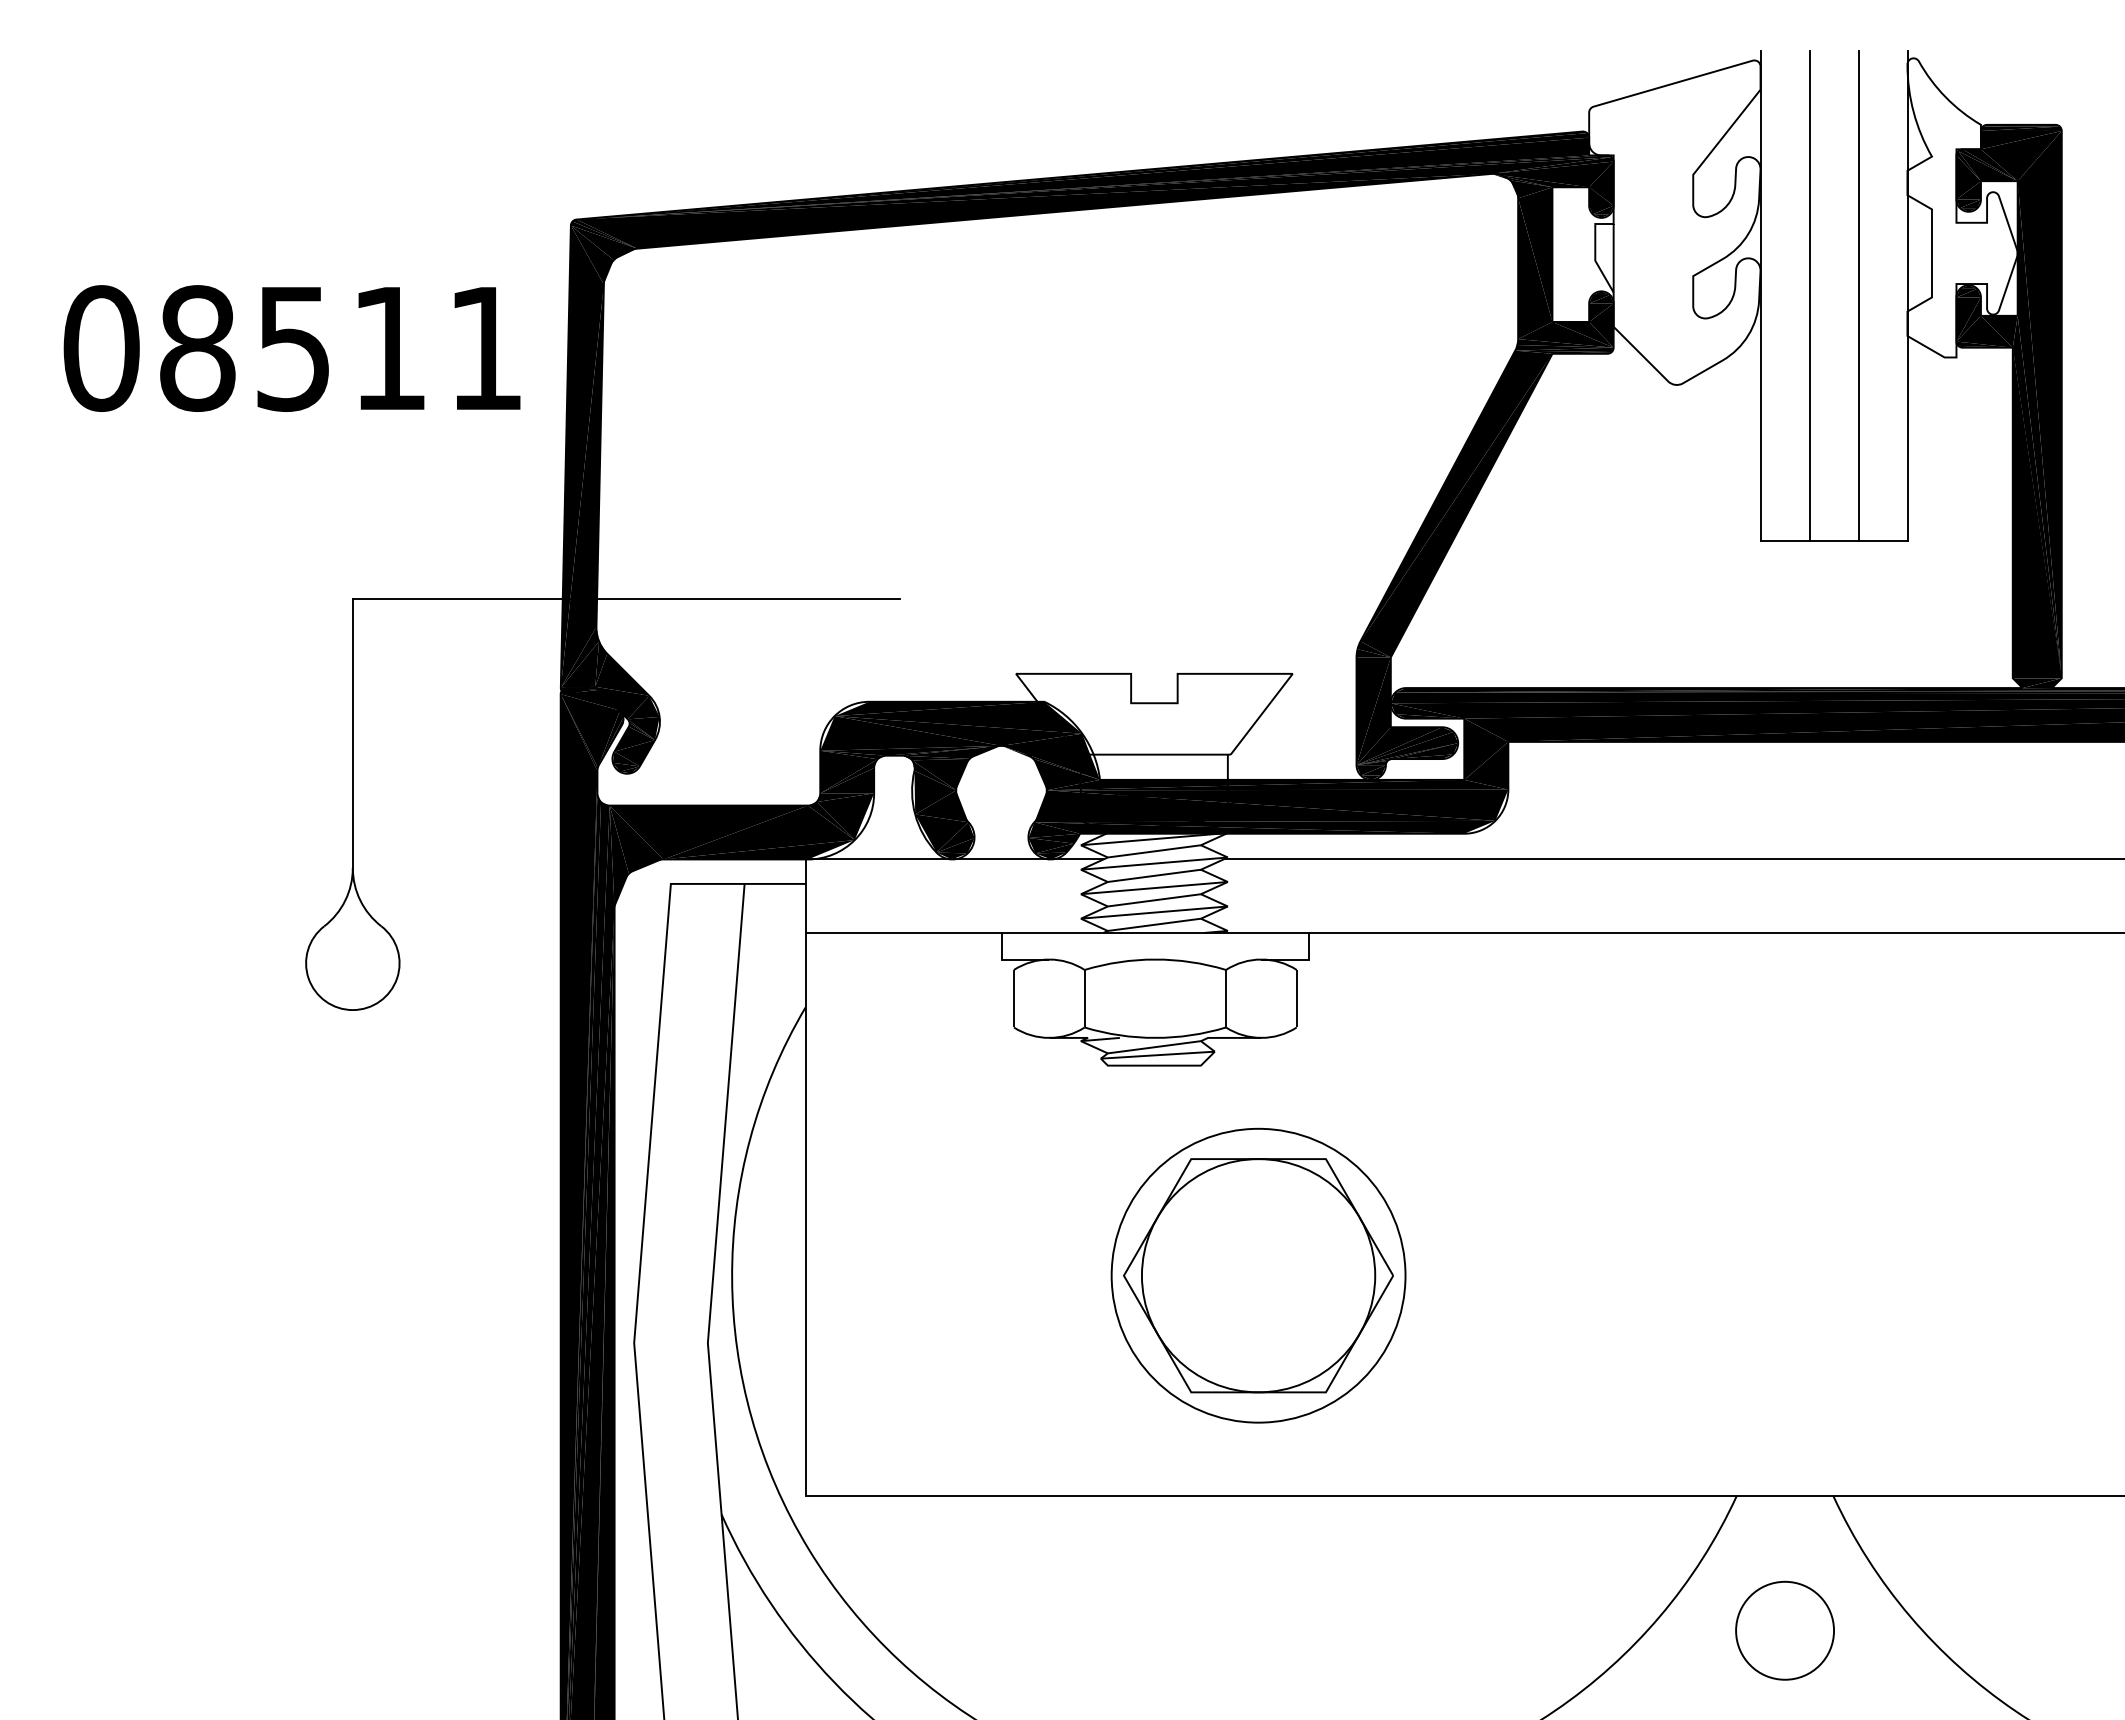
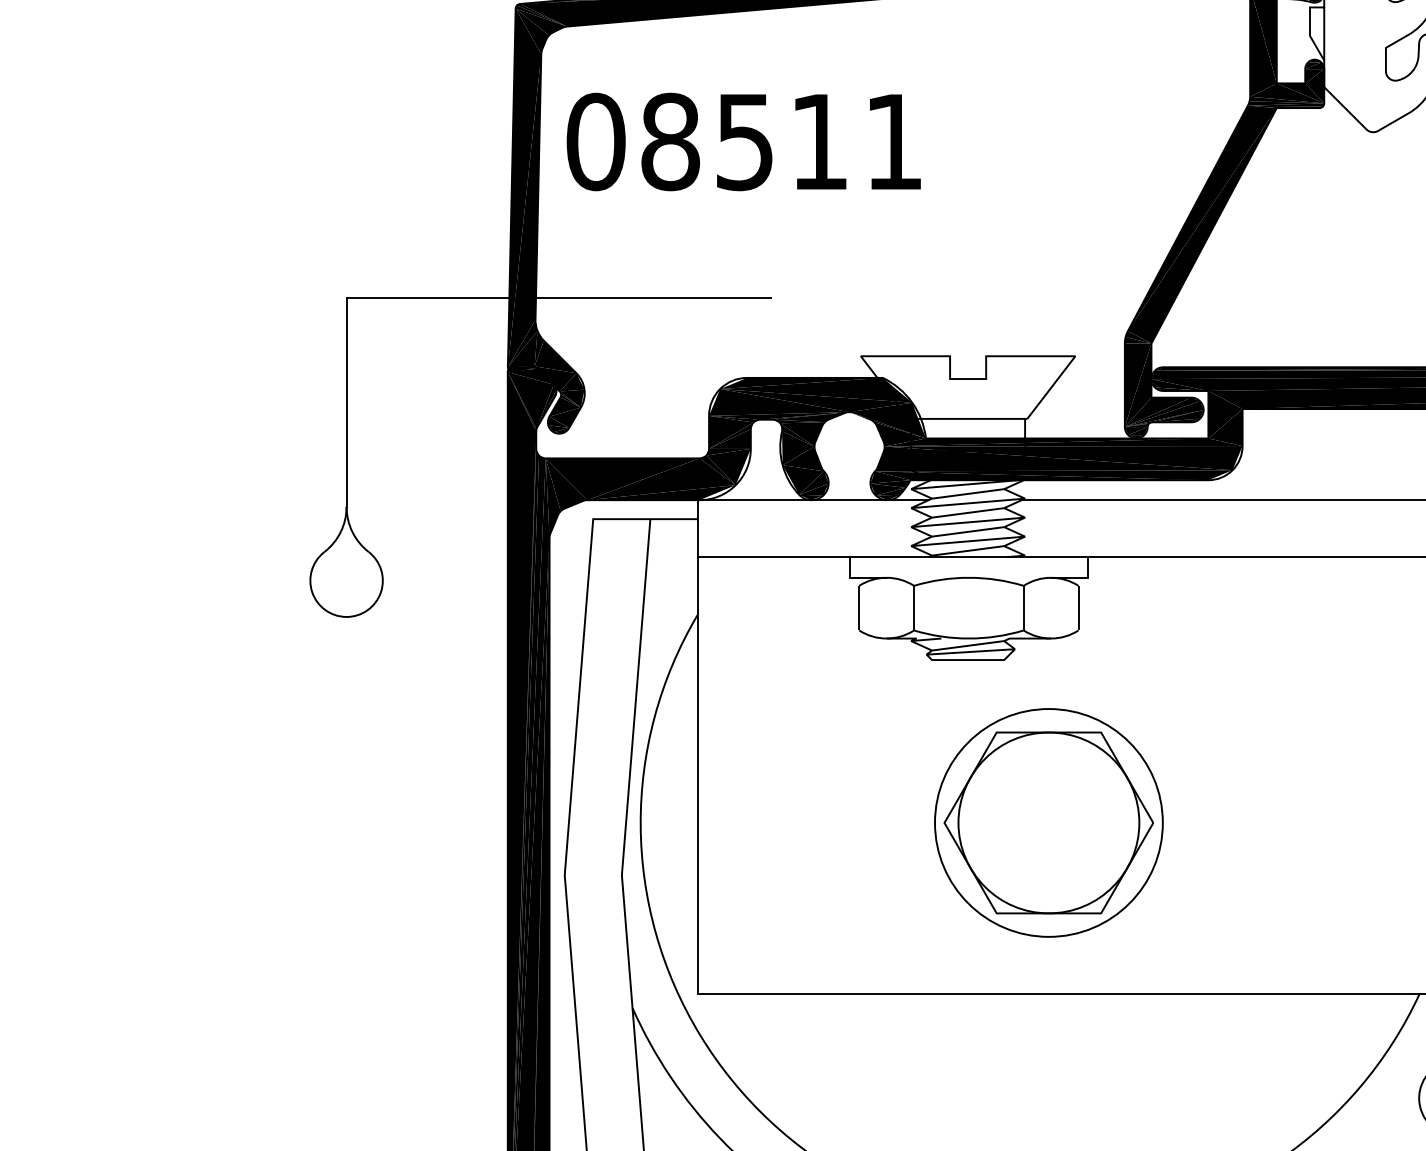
text: (291, 348) -> (743, 141), moved

